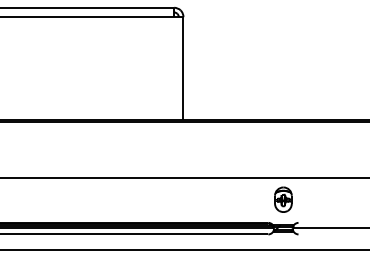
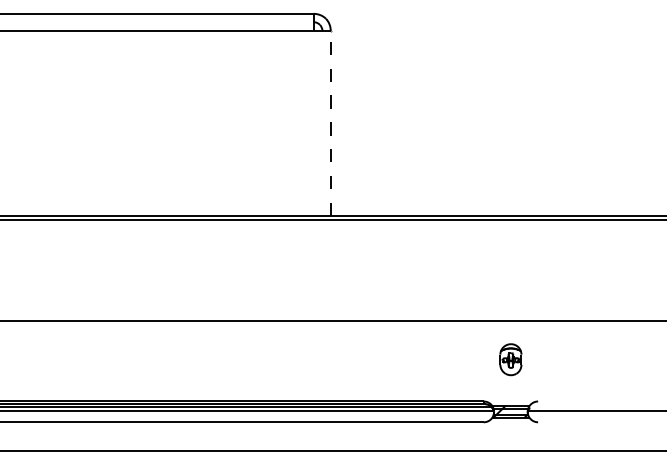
line: (183, 68) -> (330, 123), solid -> dashed
part: (283, 199) -> (511, 359), size x0.7

